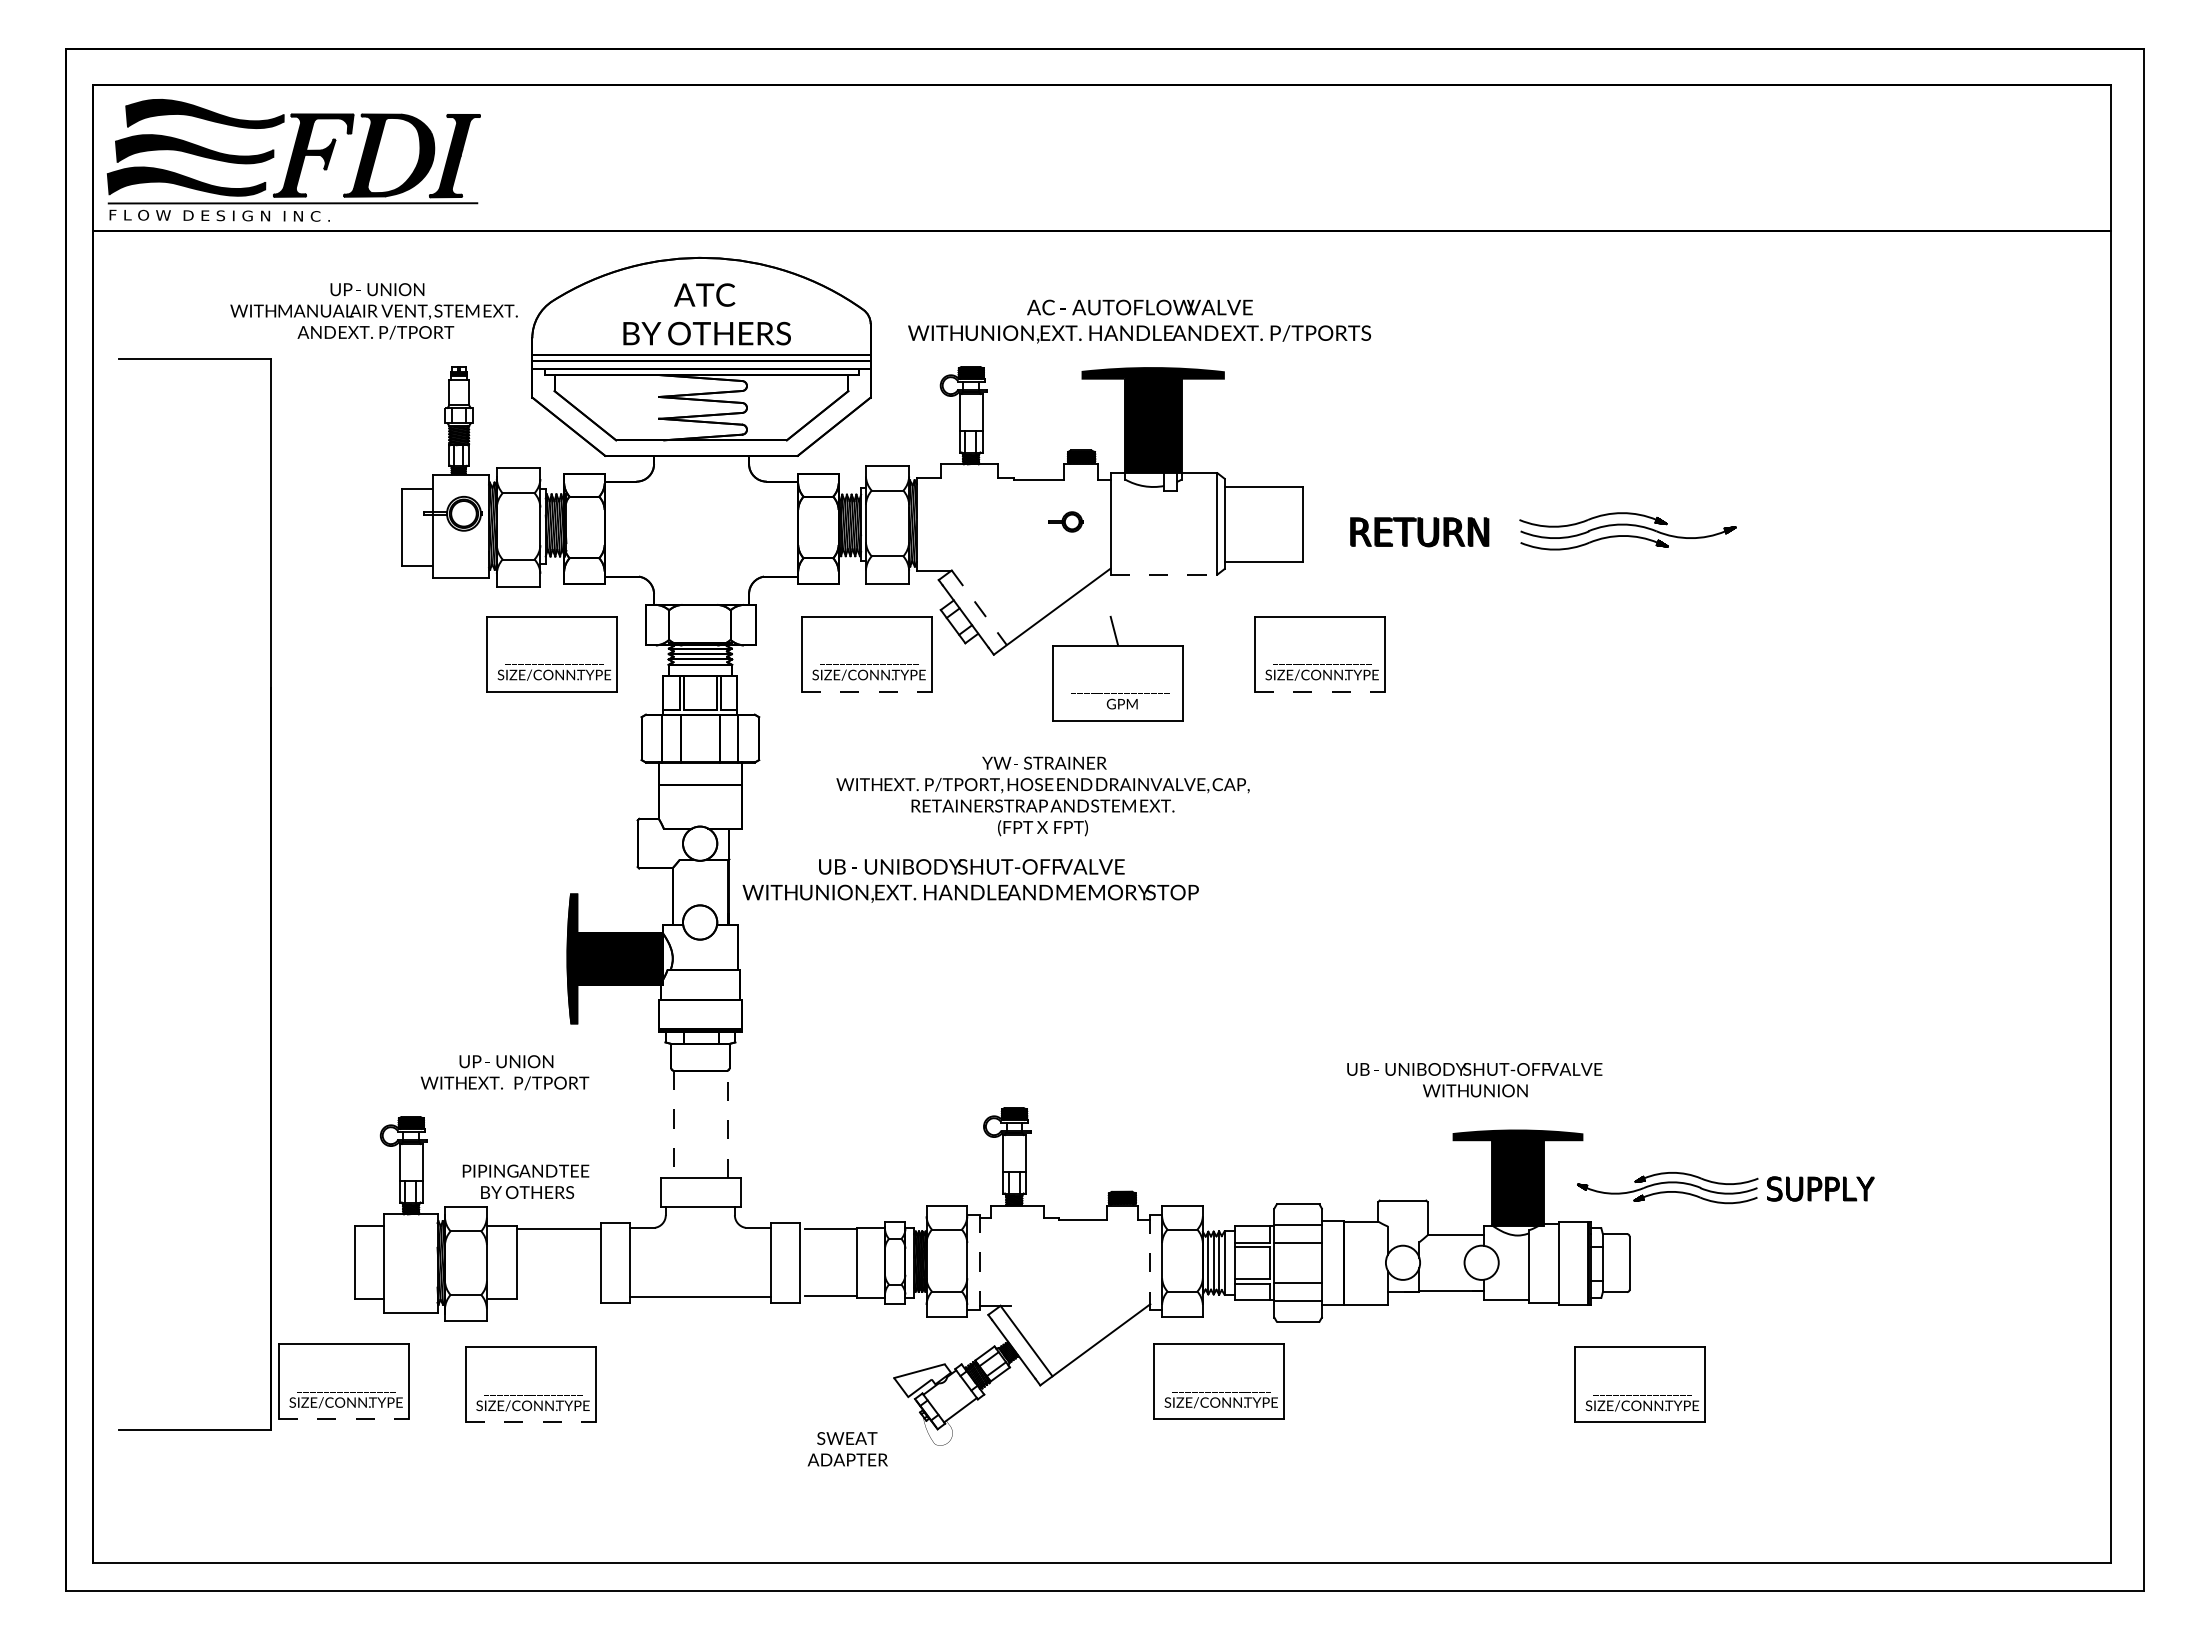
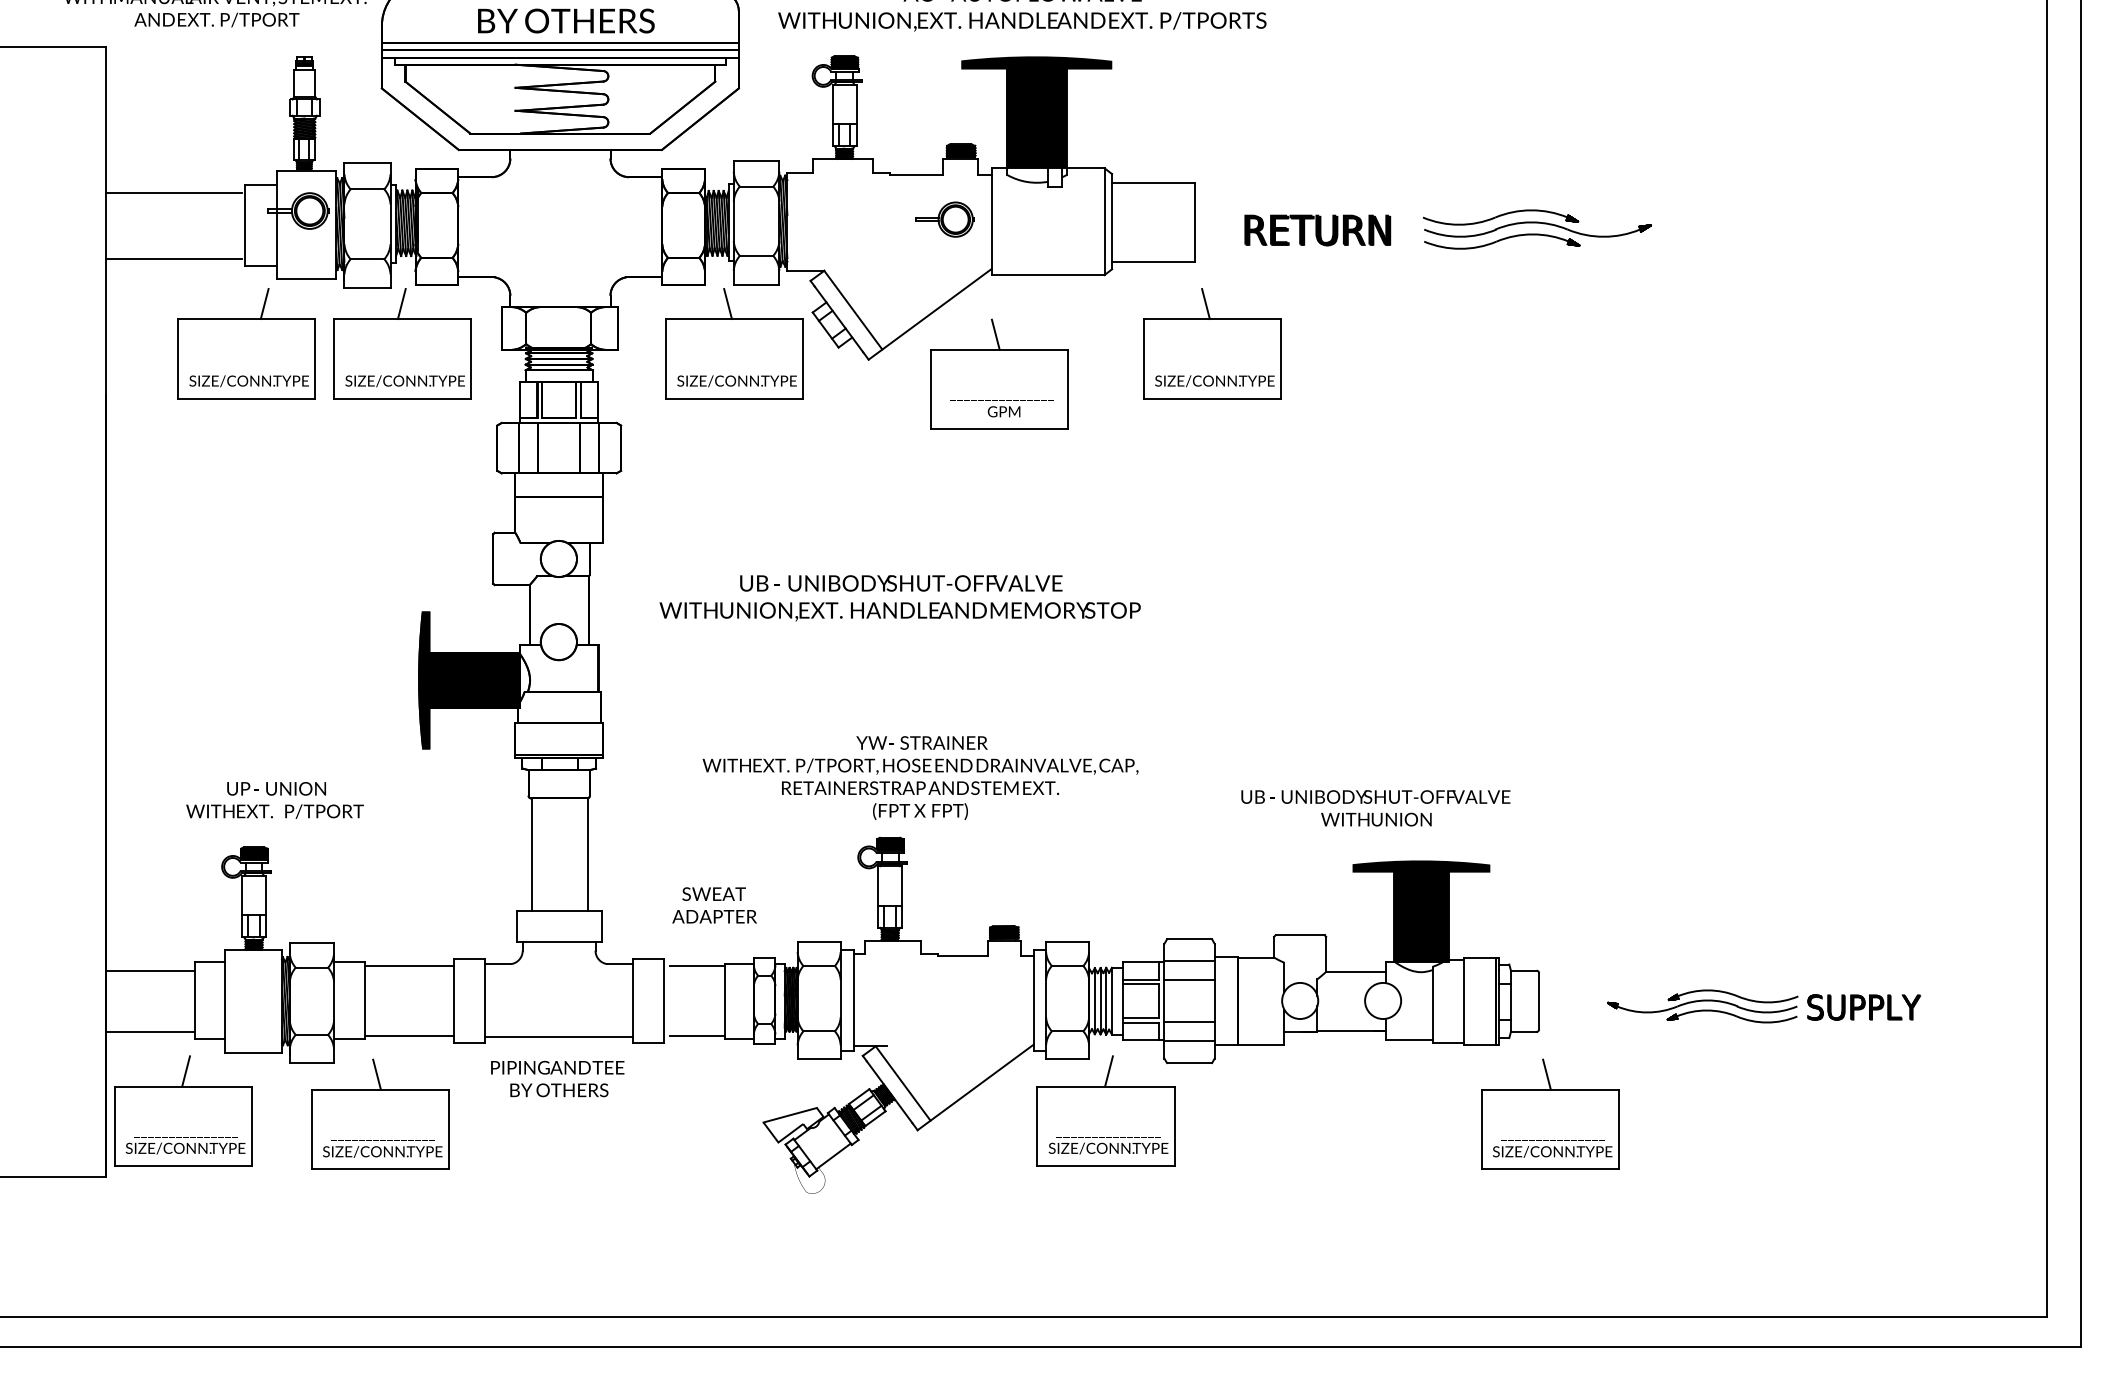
line: (334, 496) -> (173, 192), added
part: (1065, 521) -> (944, 219), size x1.67
line: (334, 558) -> (173, 258), added
line: (1164, 574) -> (1048, 275), dashed -> solid
line: (550, 601) -> (401, 303), added
line: (860, 601) -> (728, 303), added
line: (1313, 601) -> (1205, 303), added
line: (979, 608) -> (853, 310), dashed -> solid
part: (403, 639) -> (246, 343), added
line: (867, 691) -> (735, 398), dashed -> solid
line: (1320, 691) -> (1213, 398), dashed -> solid
text: (1042, 796) -> (919, 778), moved
text: (970, 880) -> (899, 597), moved
text: (504, 1072) -> (274, 800), moved
line: (674, 1124) -> (531, 855), dashed -> solid
line: (727, 1124) -> (587, 855), dashed -> solid
text: (525, 1181) -> (557, 1078), moved
part: (1725, 1188) -> (1763, 1006), moved
line: (312, 1234) -> (150, 971), added
line: (979, 1262) -> (853, 1000), dashed -> solid
line: (1150, 1262) -> (1033, 1000), dashed -> solid
line: (312, 1291) -> (150, 1031), added
line: (558, 1296) -> (409, 1036), added
line: (346, 1329) -> (185, 1071), added
line: (1221, 1329) -> (1108, 1071), added
line: (527, 1332) -> (376, 1074), added
line: (1636, 1332) -> (1546, 1074), added
line: (344, 1419) -> (183, 1166), dashed -> solid
line: (531, 1422) -> (381, 1169), dashed -> solid
text: (847, 1449) -> (714, 905), moved

